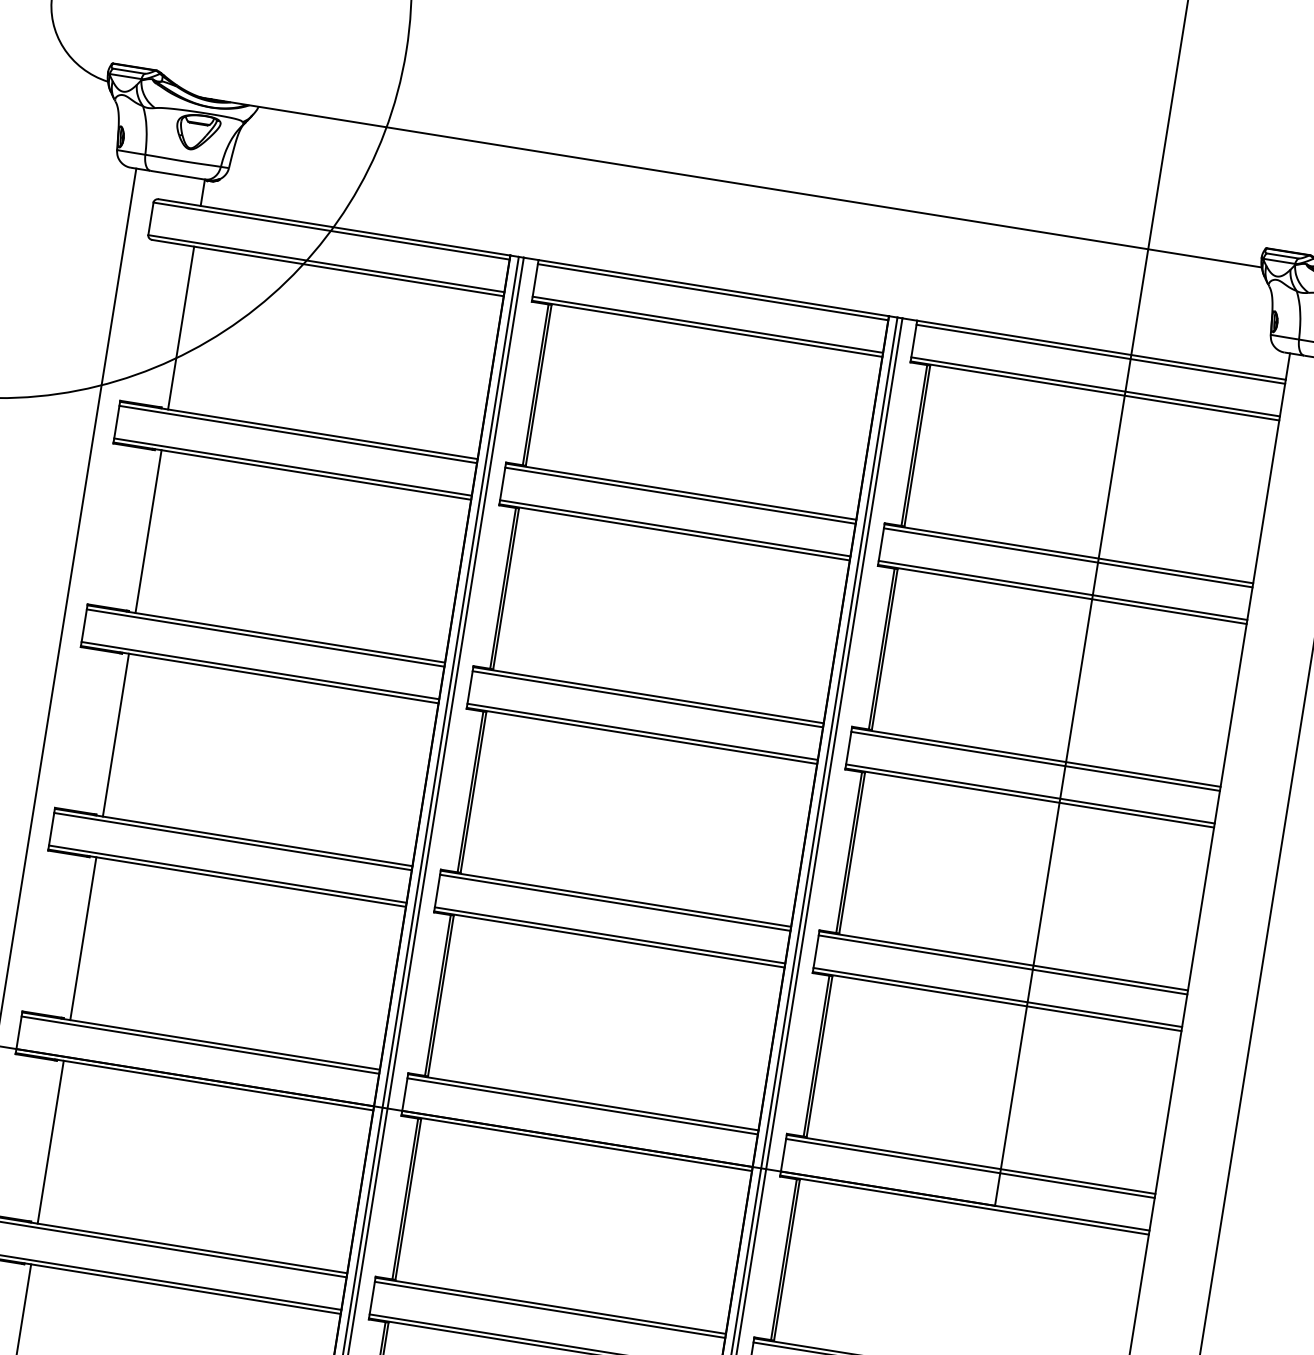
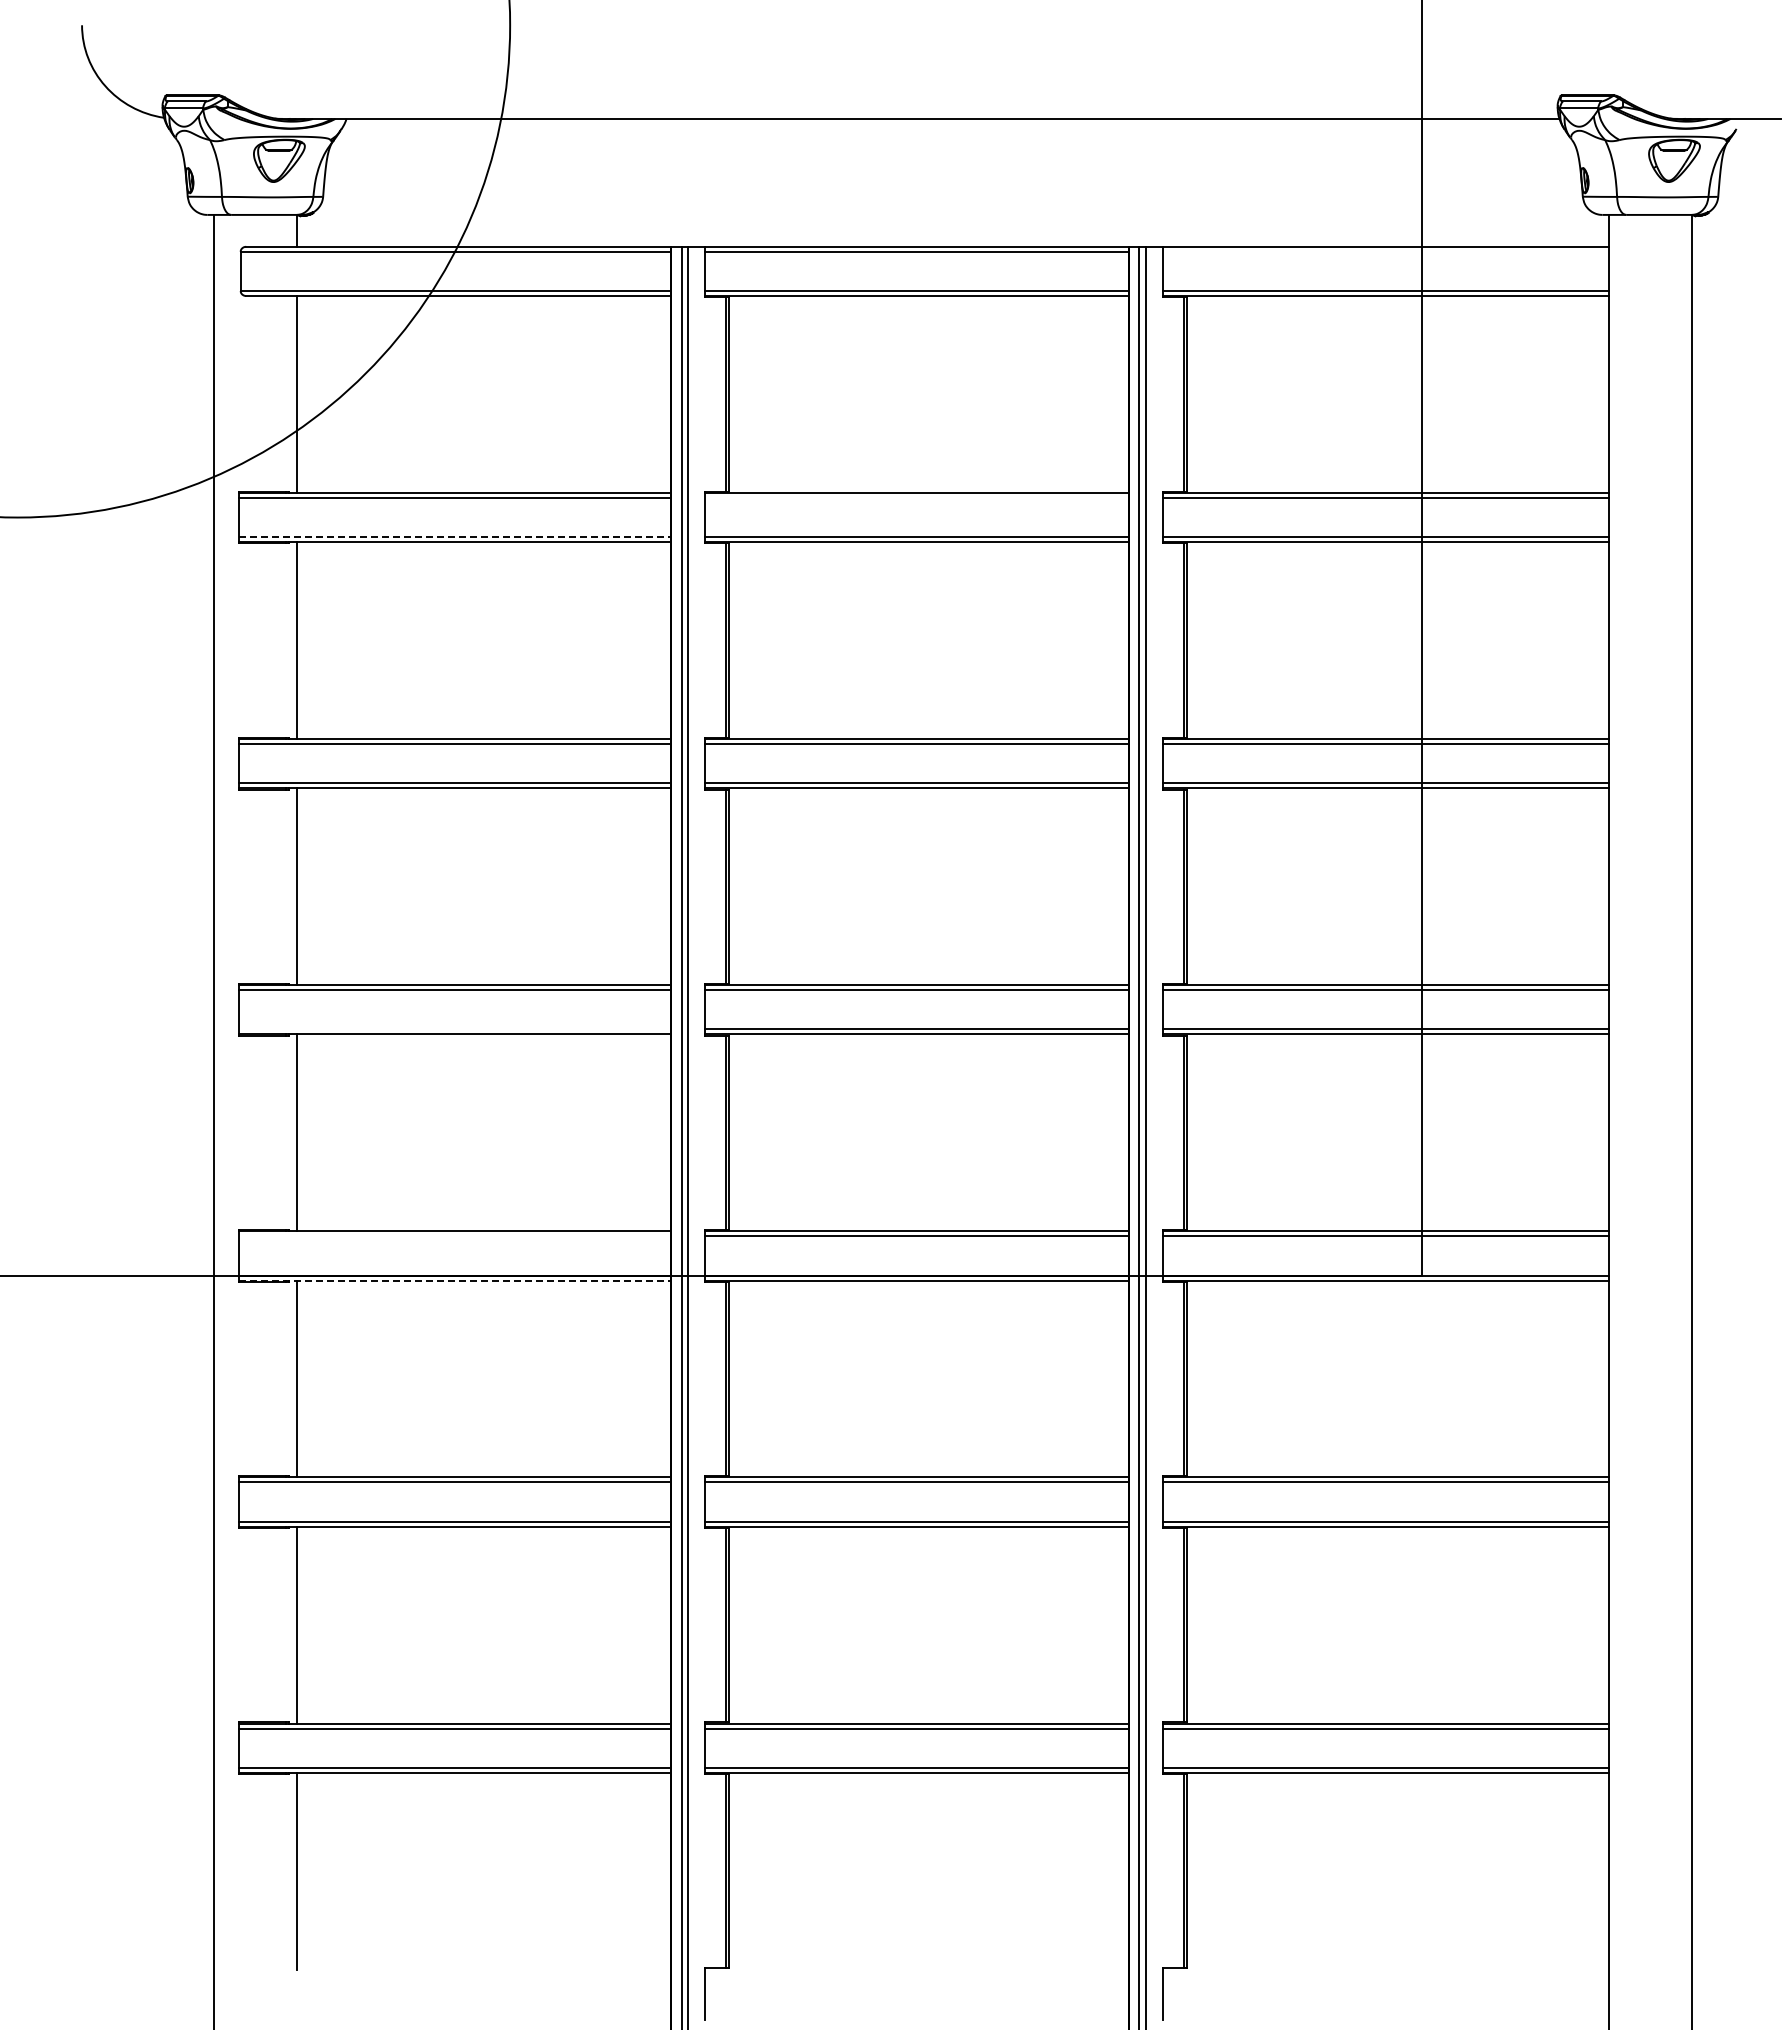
line: (1101, 354) -> (1386, 251), removed
line: (293, 467) -> (455, 537), solid -> dashed
line: (680, 495) -> (917, 497), removed
line: (227, 874) -> (454, 1029), removed
line: (199, 1045) -> (454, 1236), removed
line: (194, 1081) -> (455, 1280), solid -> dashed

